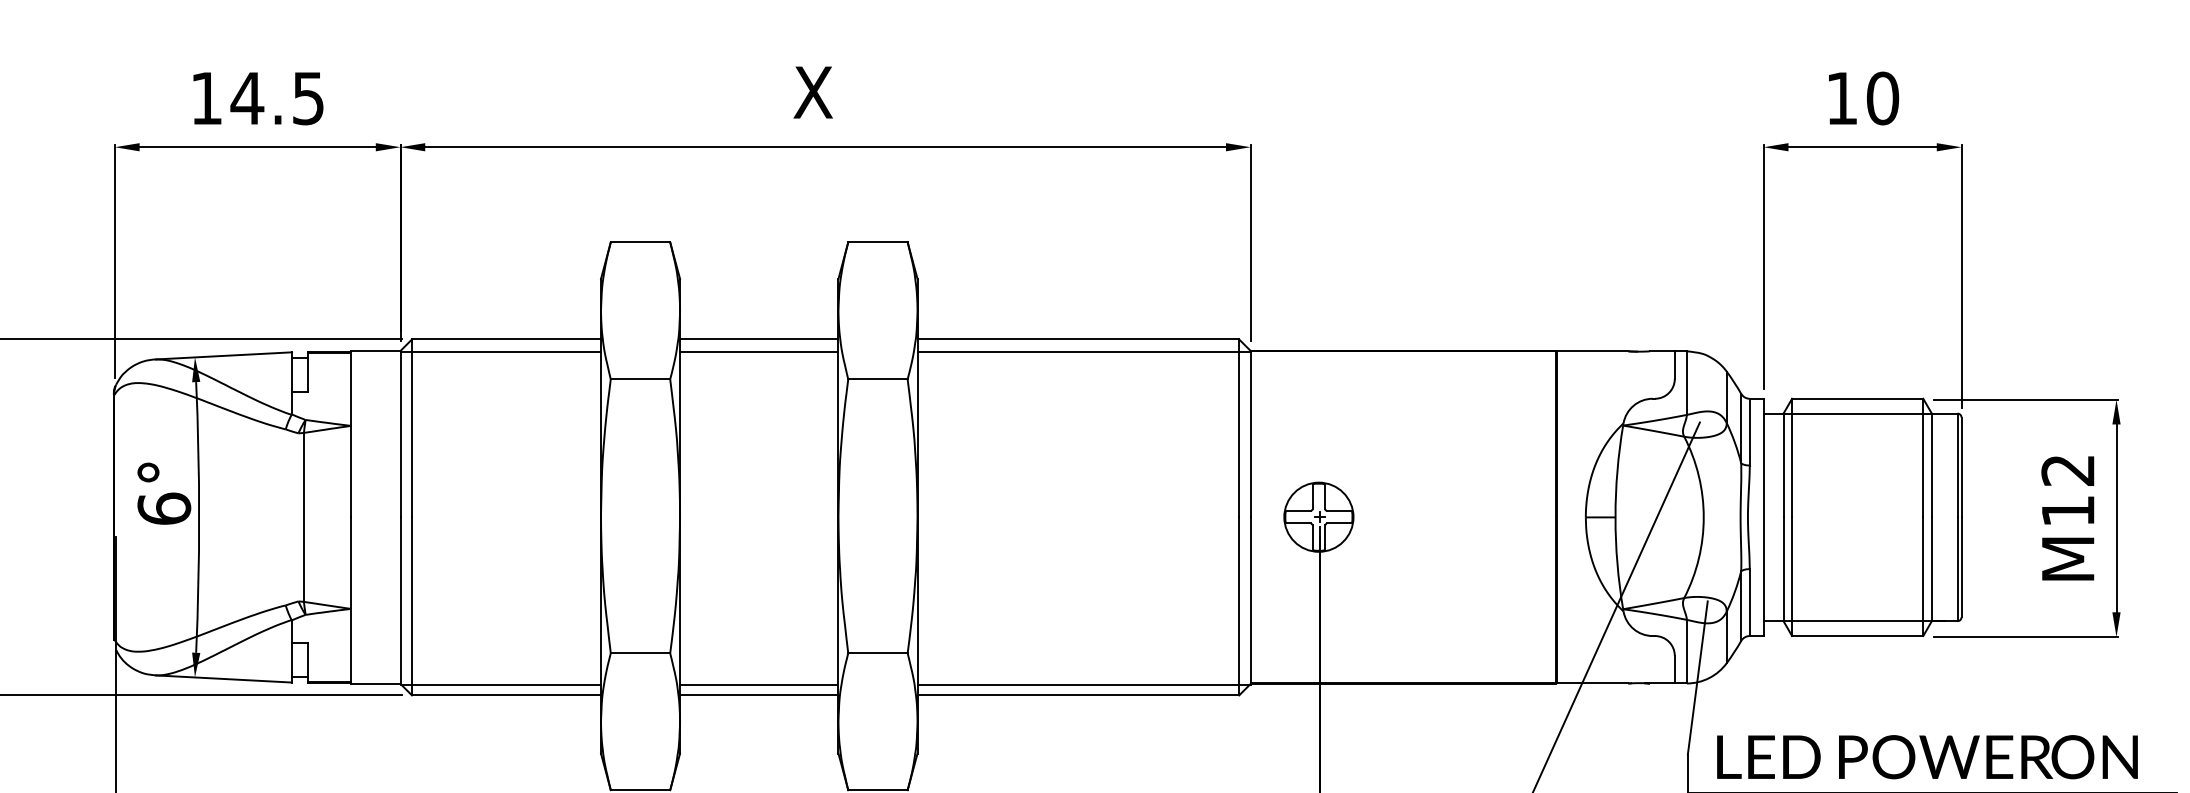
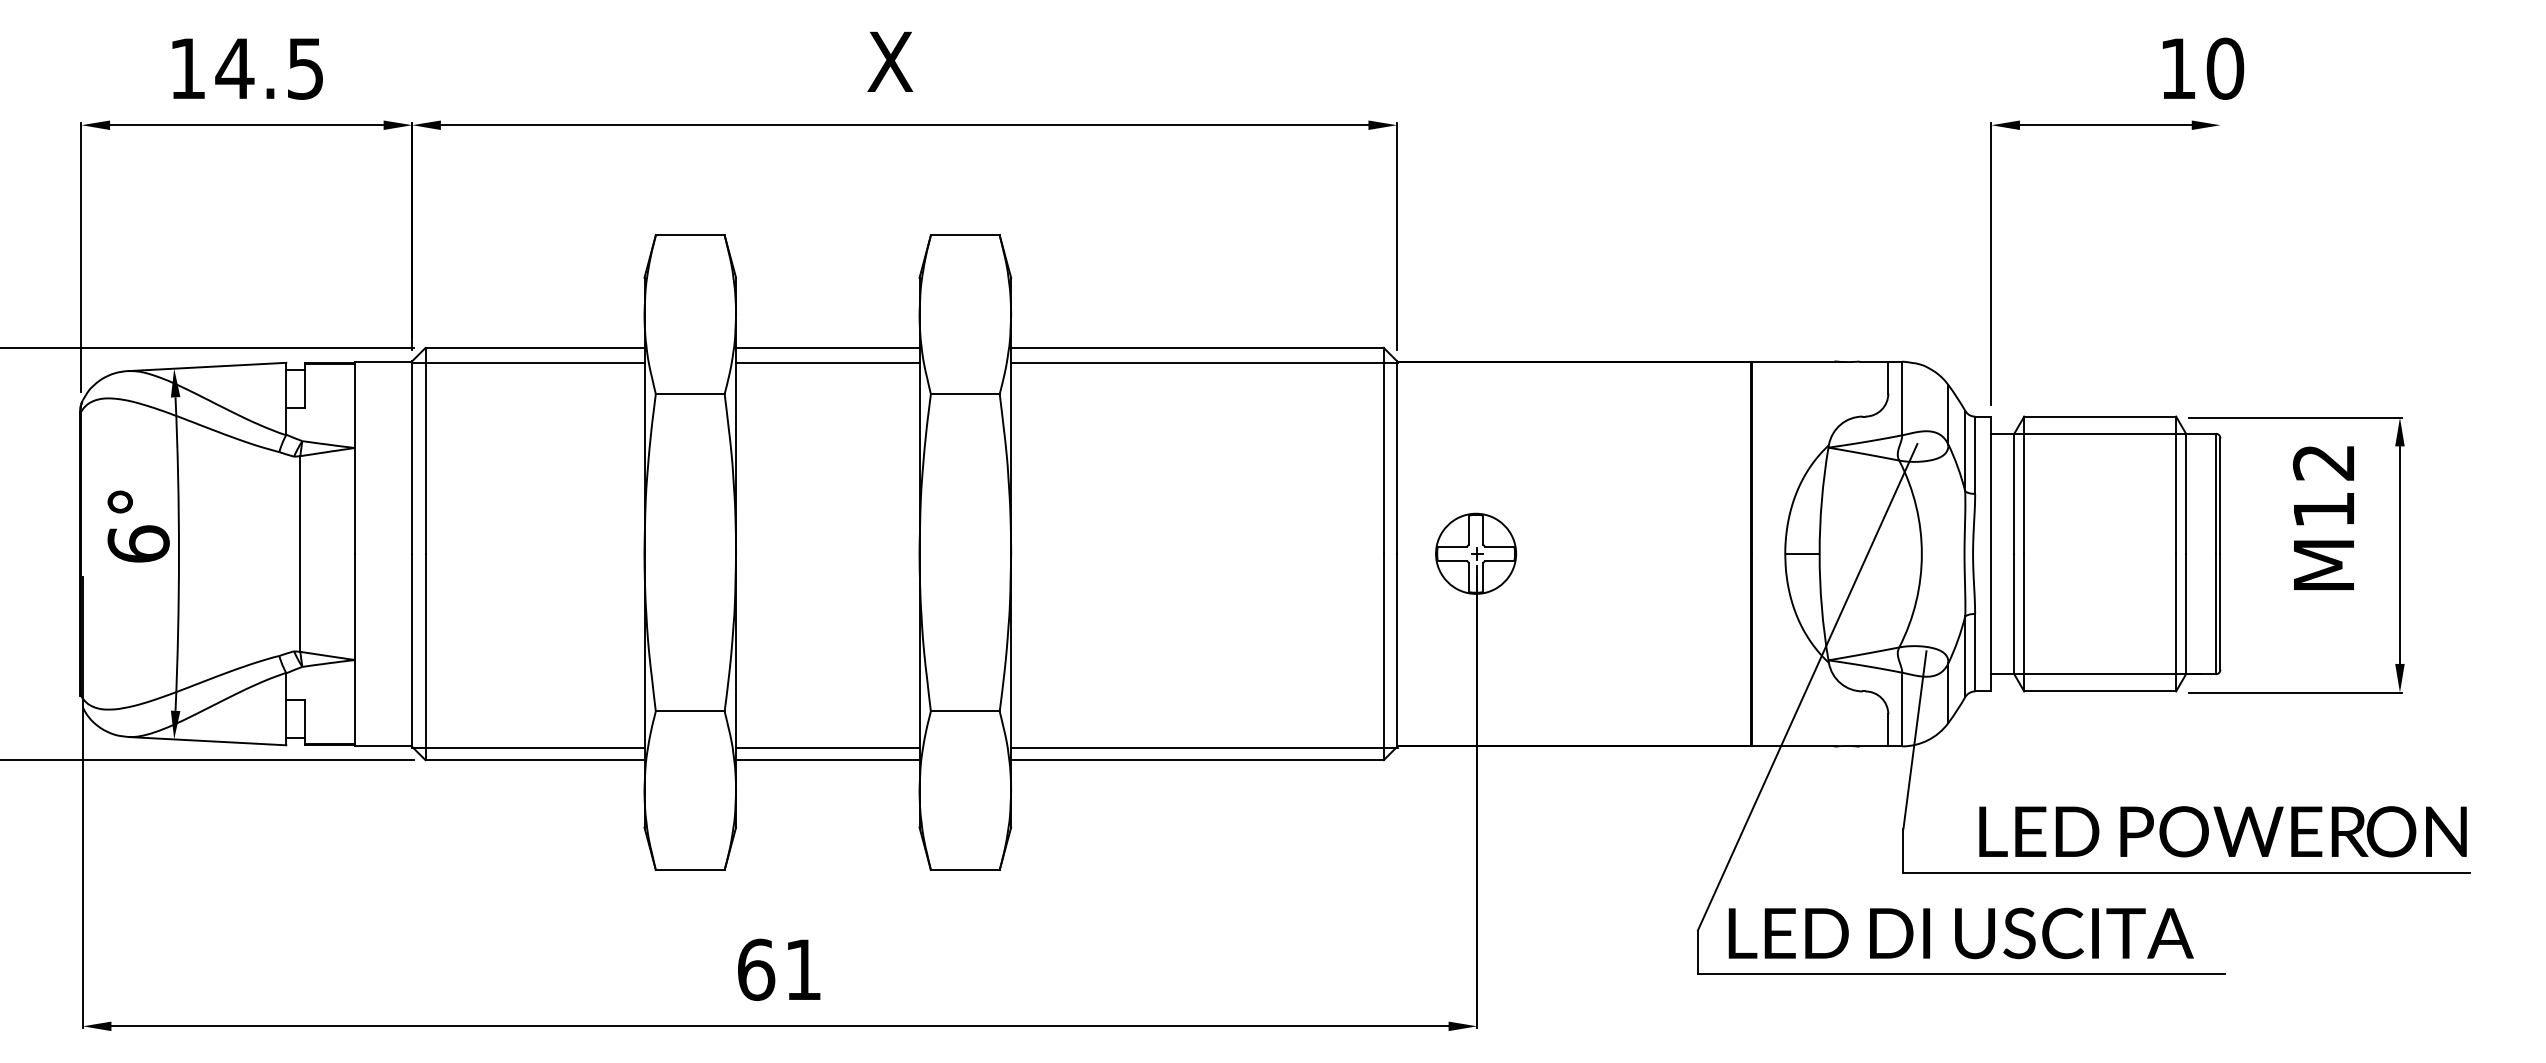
text: (1864, 98) -> (2203, 68), moved
line: (1961, 276) -> (2220, 274), removed
text: (2067, 517) -> (2323, 517), moved
text: (1927, 756) -> (2222, 831), moved

